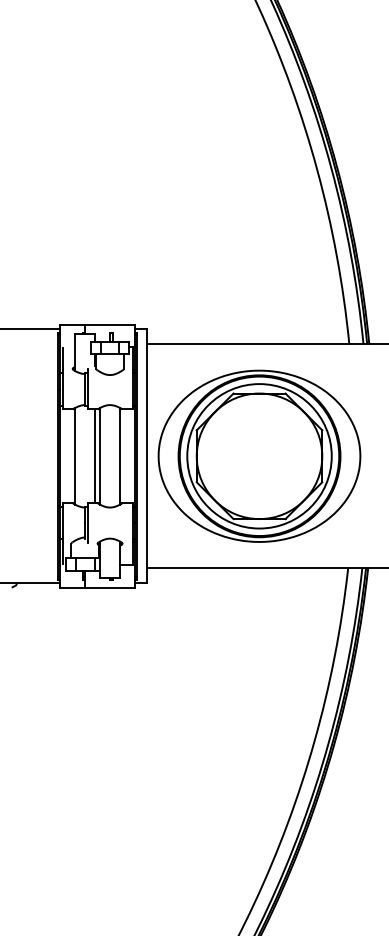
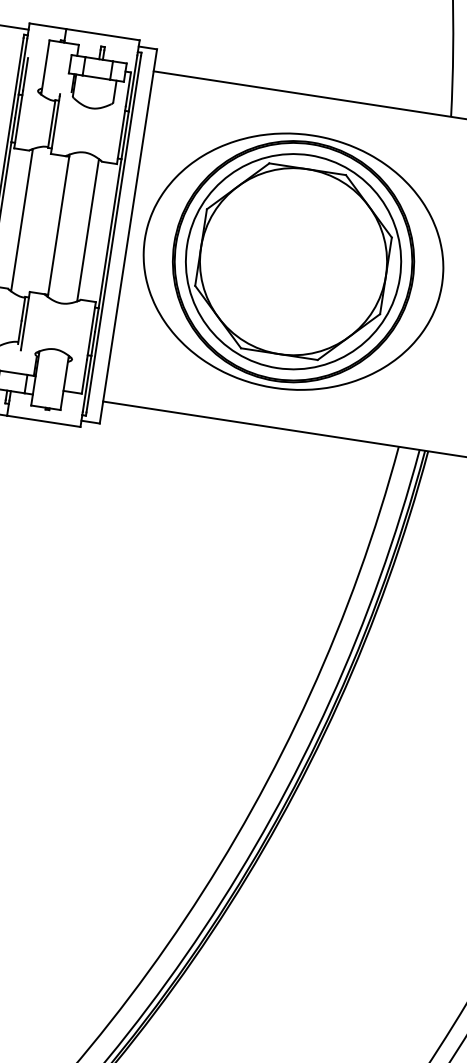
line: (95, 456) -> (51, 225), removed

